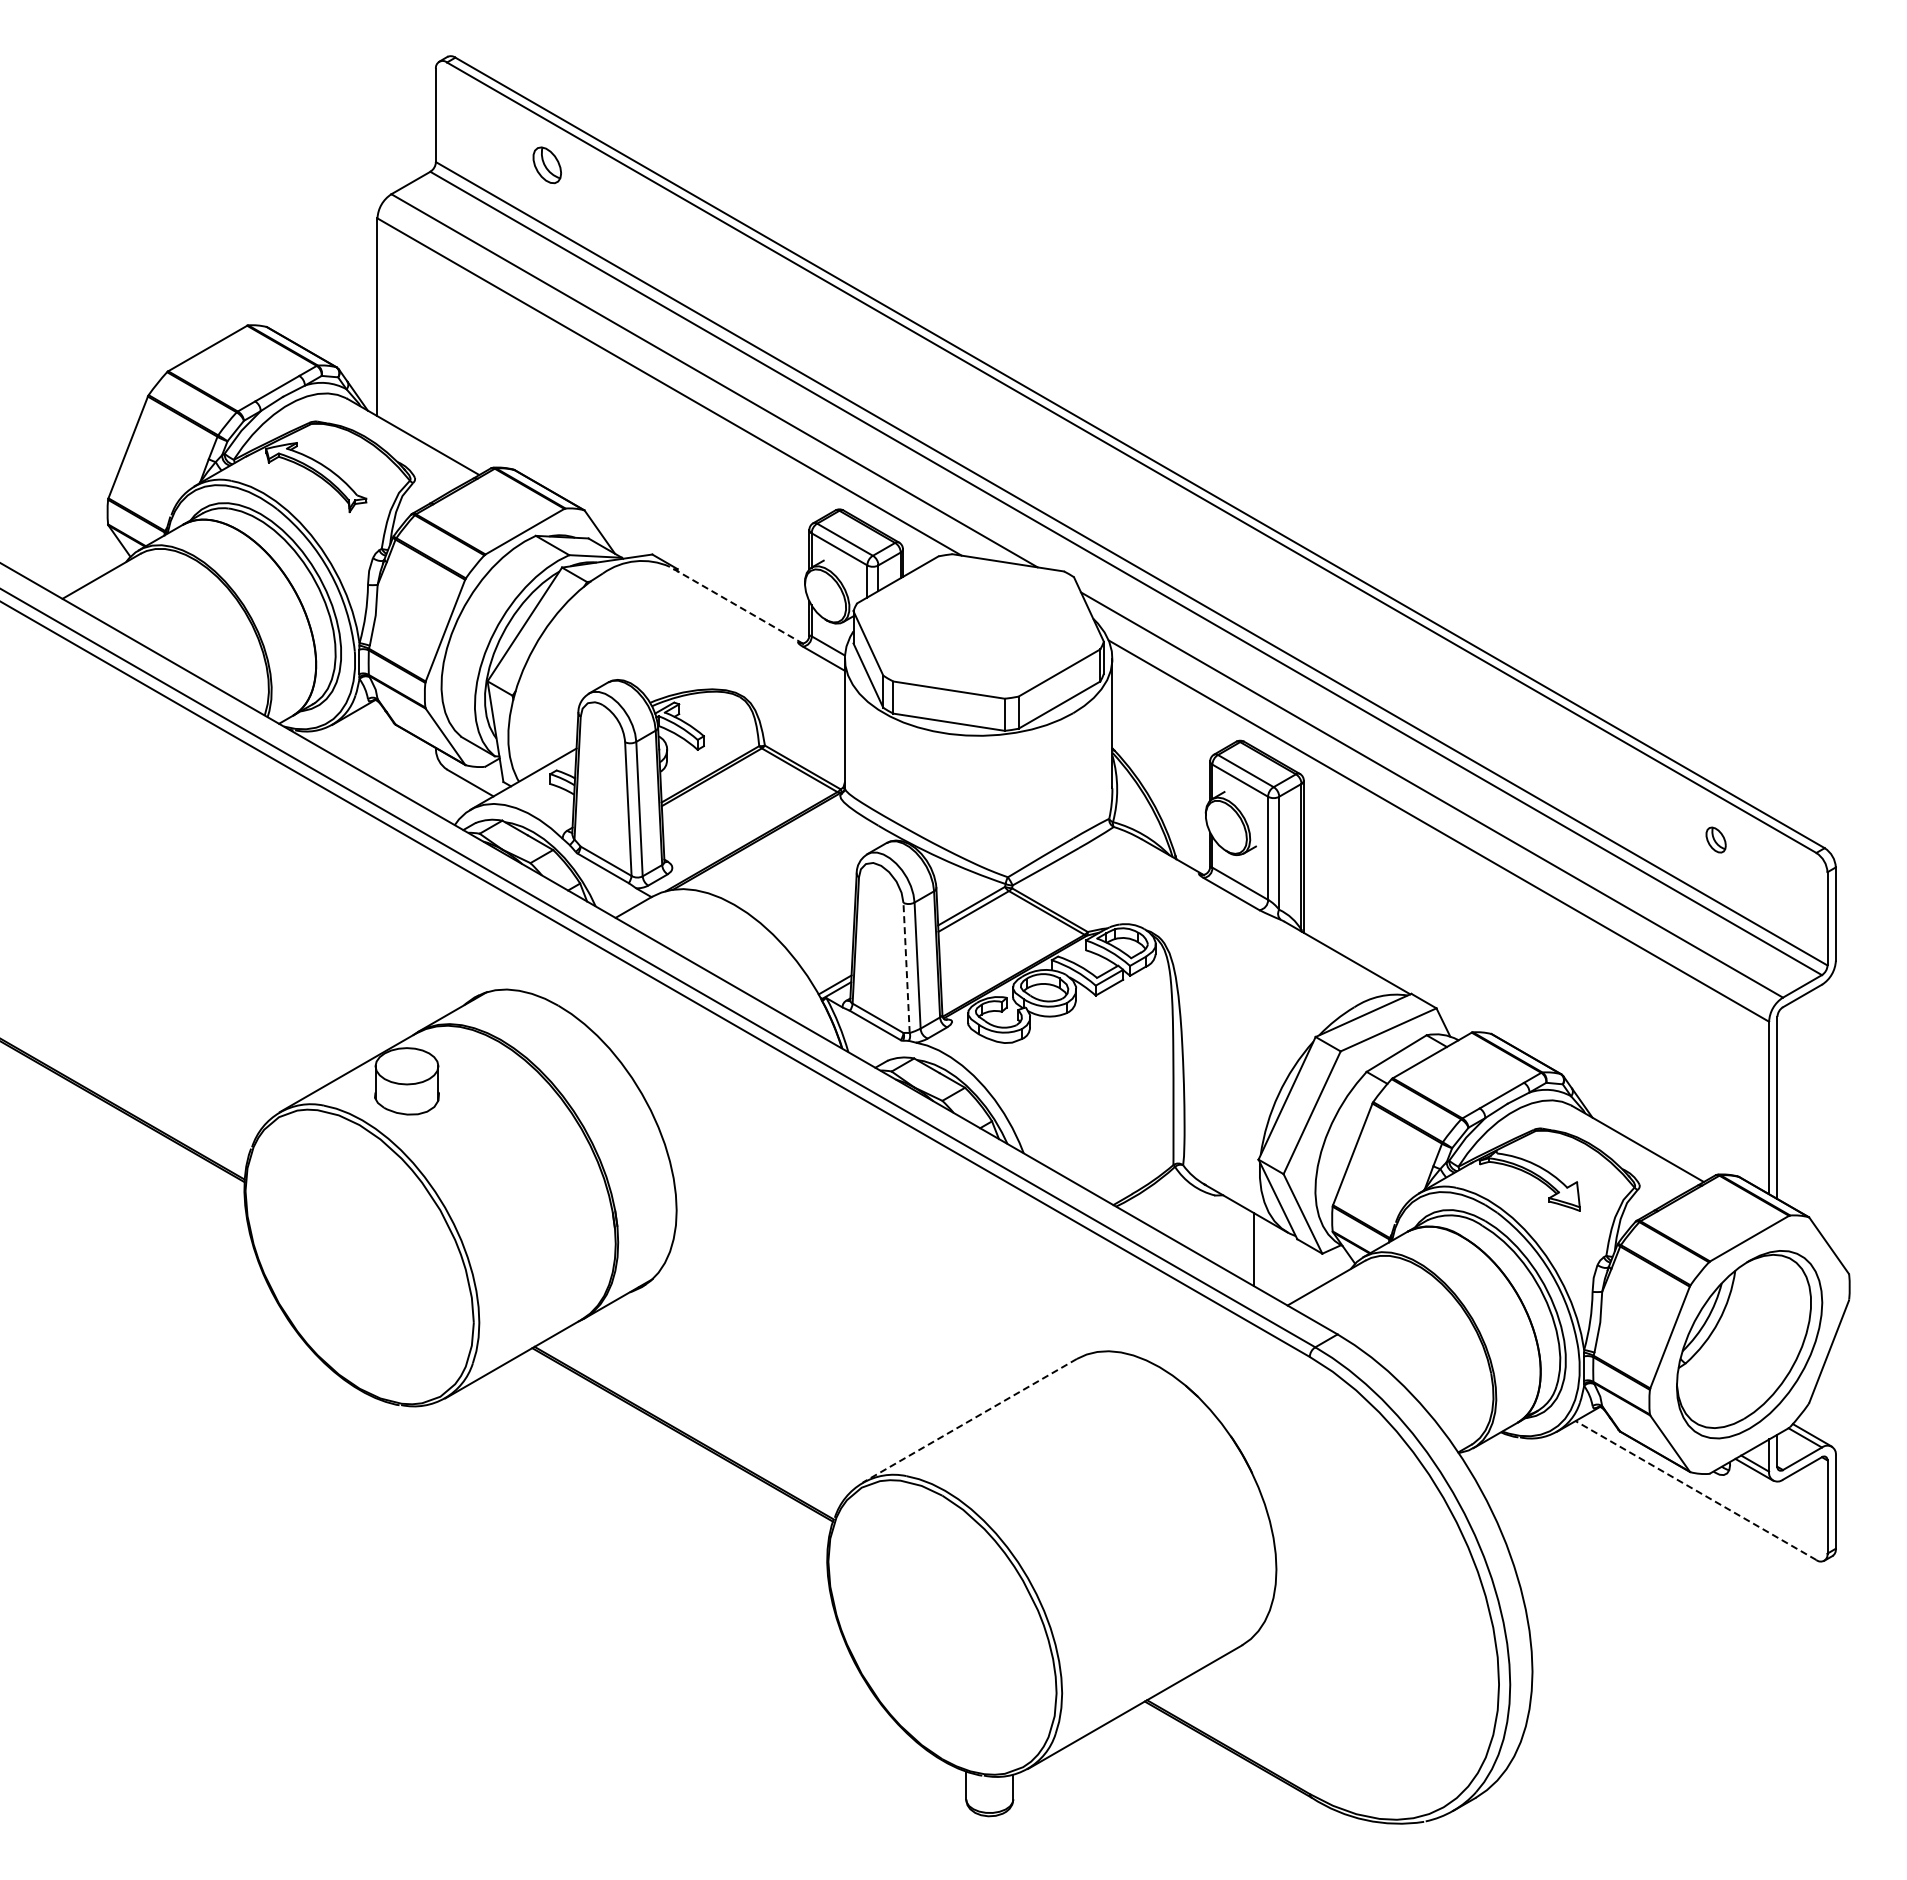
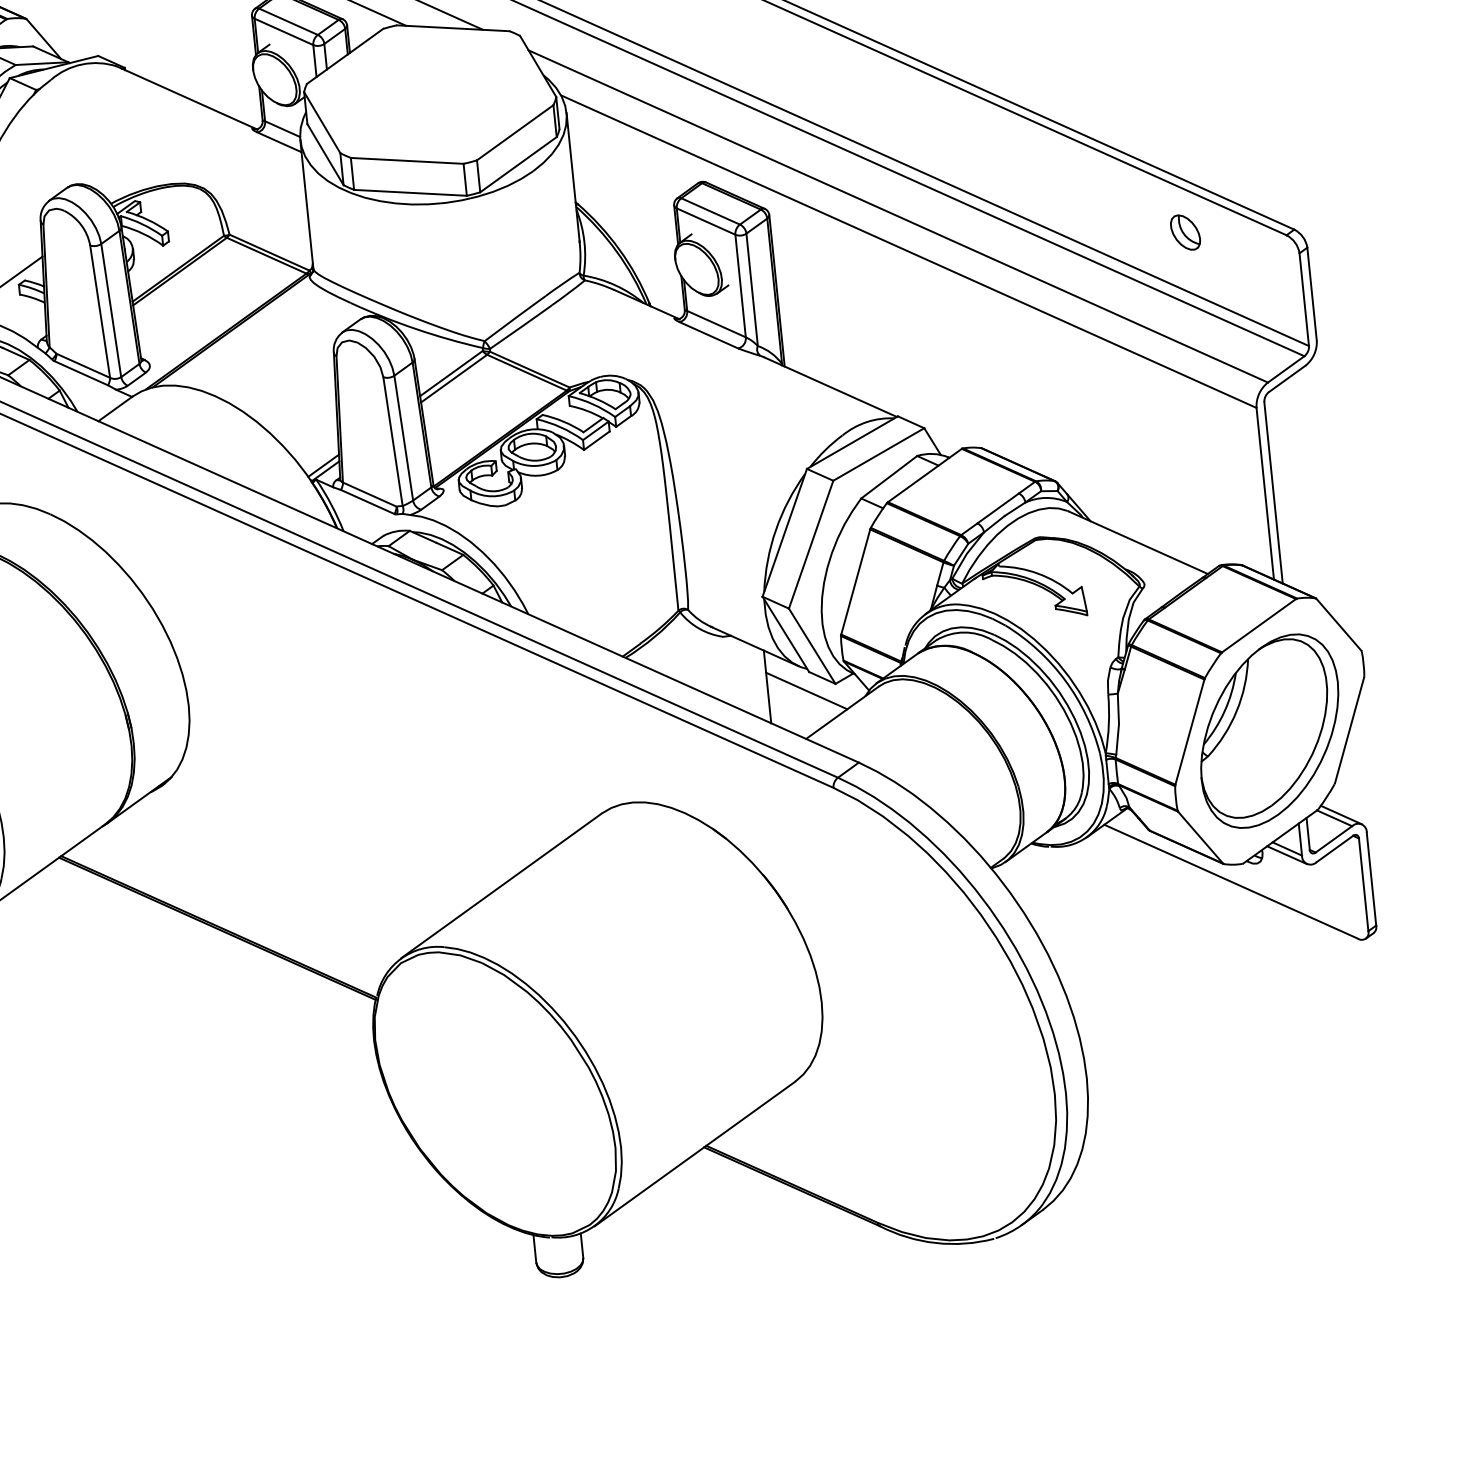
line: (736, 605) -> (187, 98), dashed -> solid
part: (1715, 839) -> (1184, 232), size x1.43
line: (906, 967) -> (392, 441), dashed -> solid
line: (1292, 1257) -> (806, 690), added
line: (969, 1420) -> (501, 885), dashed -> solid
line: (1695, 1490) -> (1230, 881), dashed -> solid

